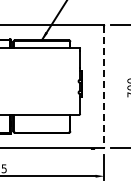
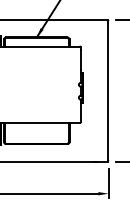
line: (104, 87) -> (108, 91), dashed -> solid

